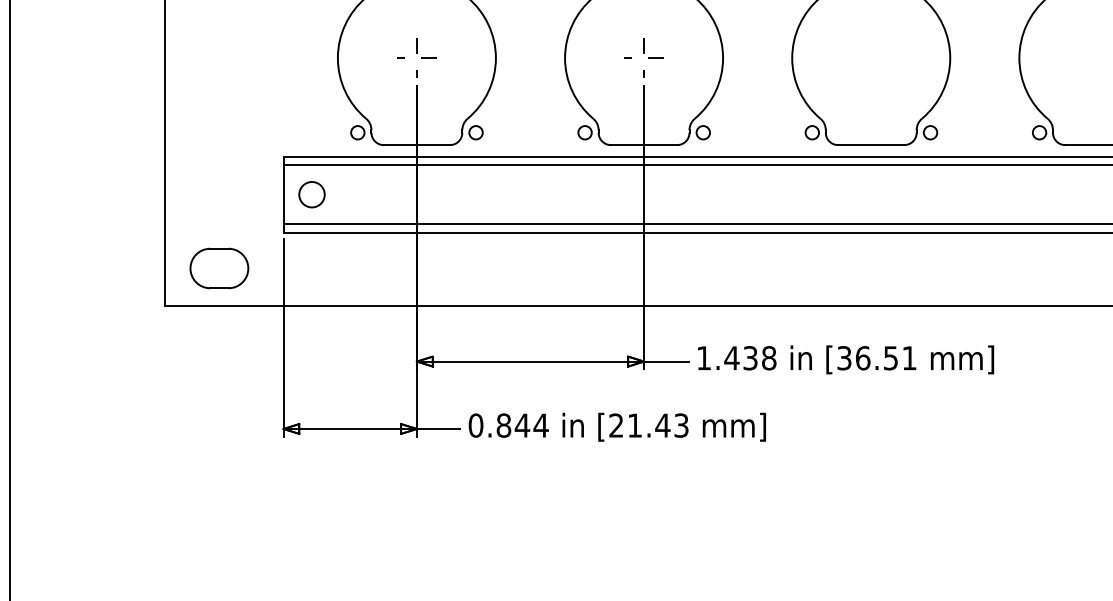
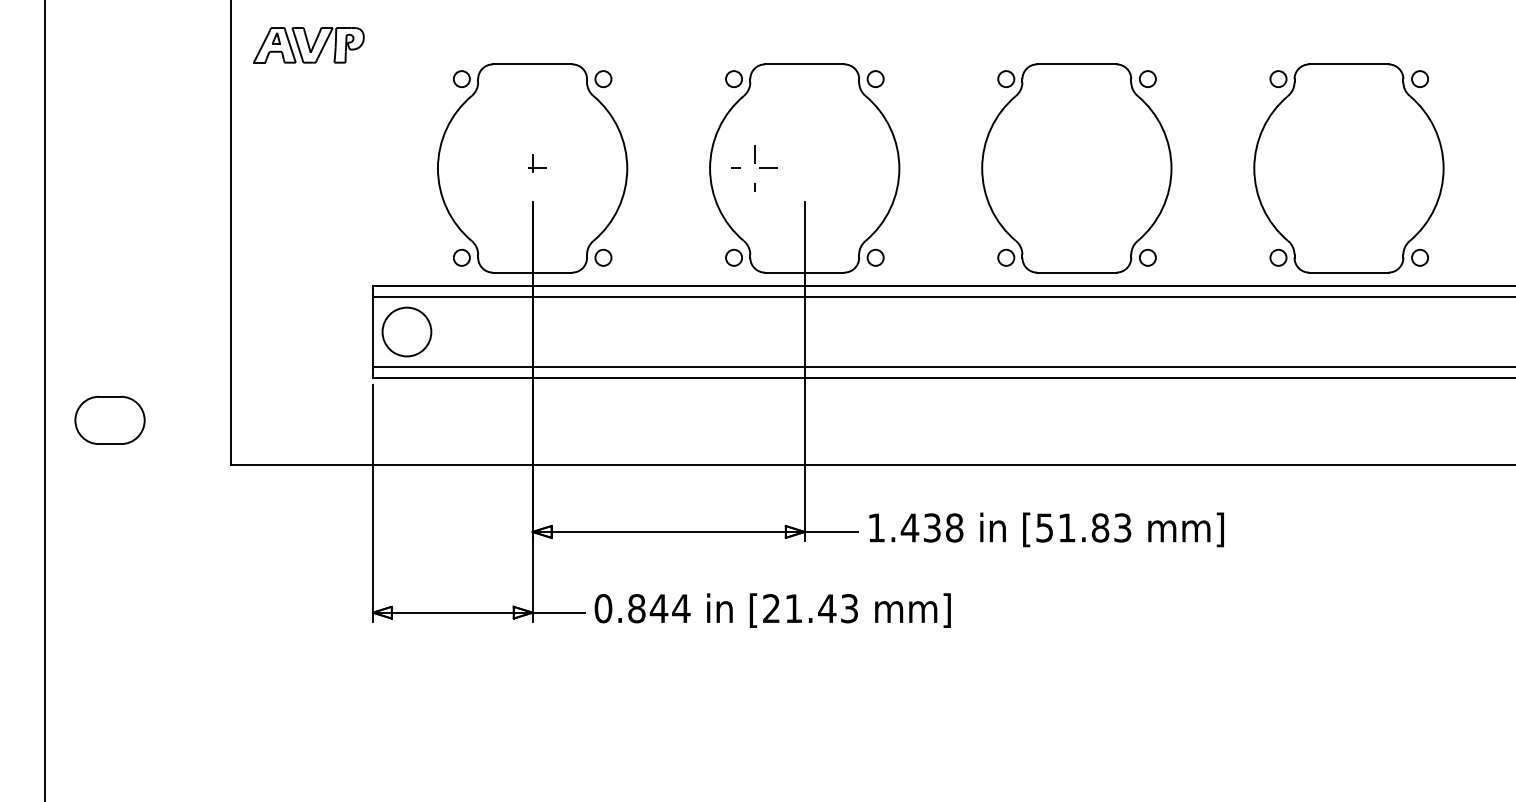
part: (416, 58) -> (532, 168), size x0.6
part: (643, 58) -> (754, 168), moved
circle: (311, 194) -> (406, 331), size x1.6
part: (218, 267) -> (109, 419), moved
text: (877, 357) -> (1084, 527), [36.51 -> [51.83

